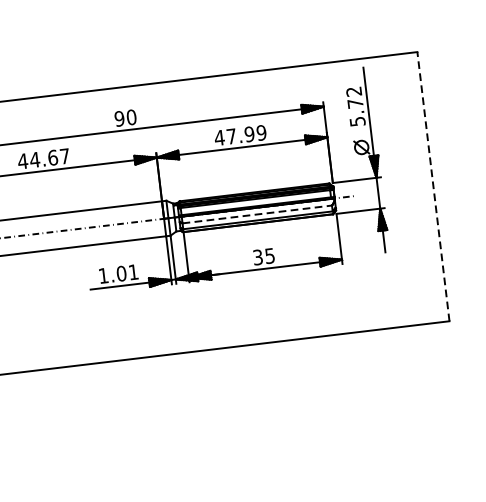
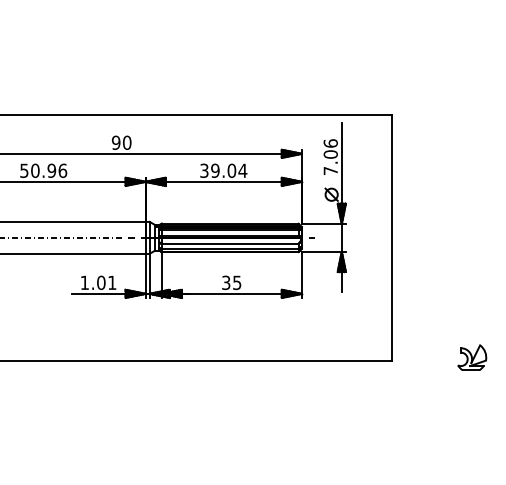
text: (355, 106) -> (330, 157), 5.72 -> 7.06
text: (240, 135) -> (223, 170), 47.99 -> 39.04
text: (43, 158) -> (43, 170), 44.67 -> 50.96
line: (433, 186) -> (392, 237), dashed -> solid
line: (257, 213) -> (230, 243), dashed -> solid

